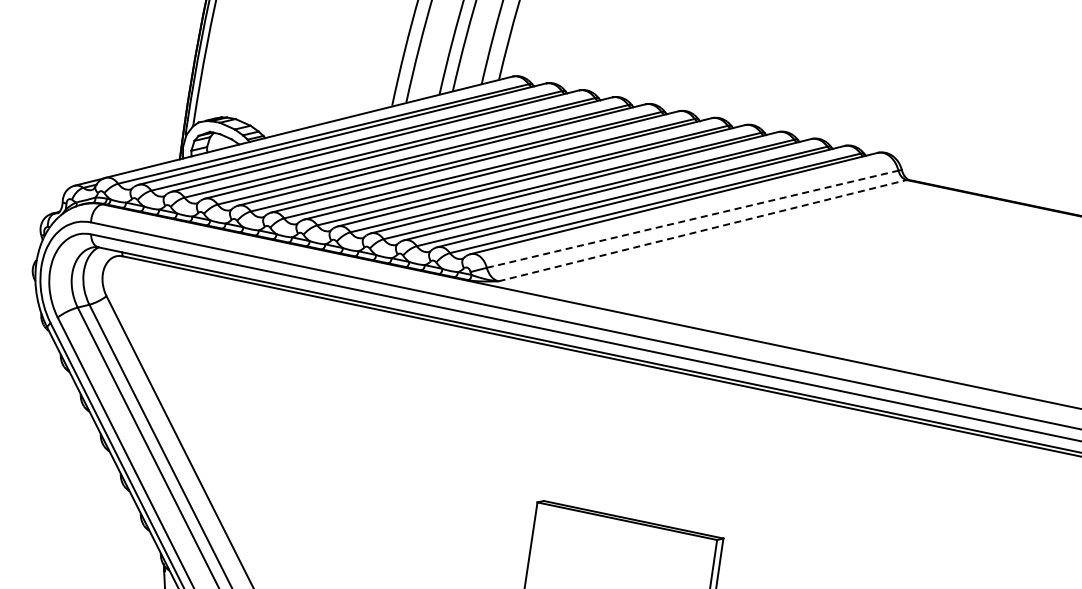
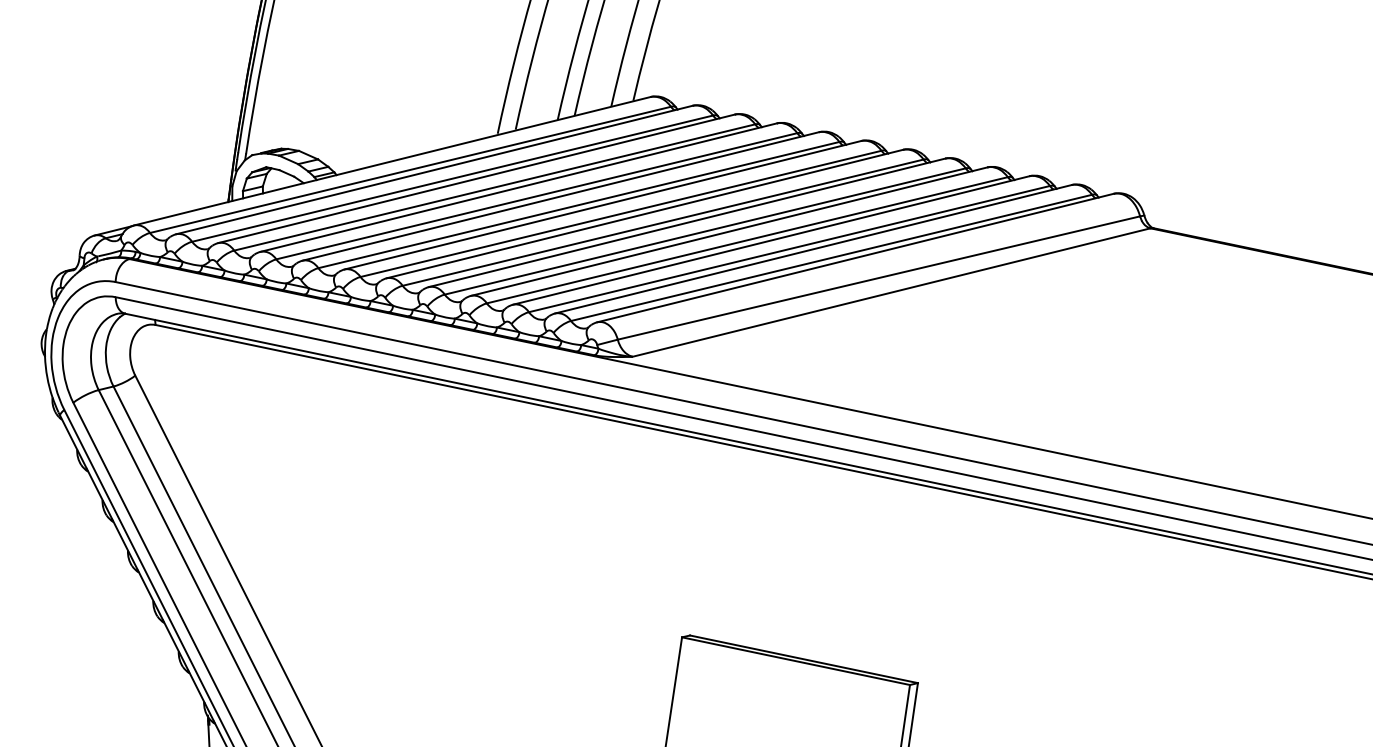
line: (693, 219) -> (879, 278), dashed -> solid
line: (703, 230) -> (892, 292), dashed -> solid

